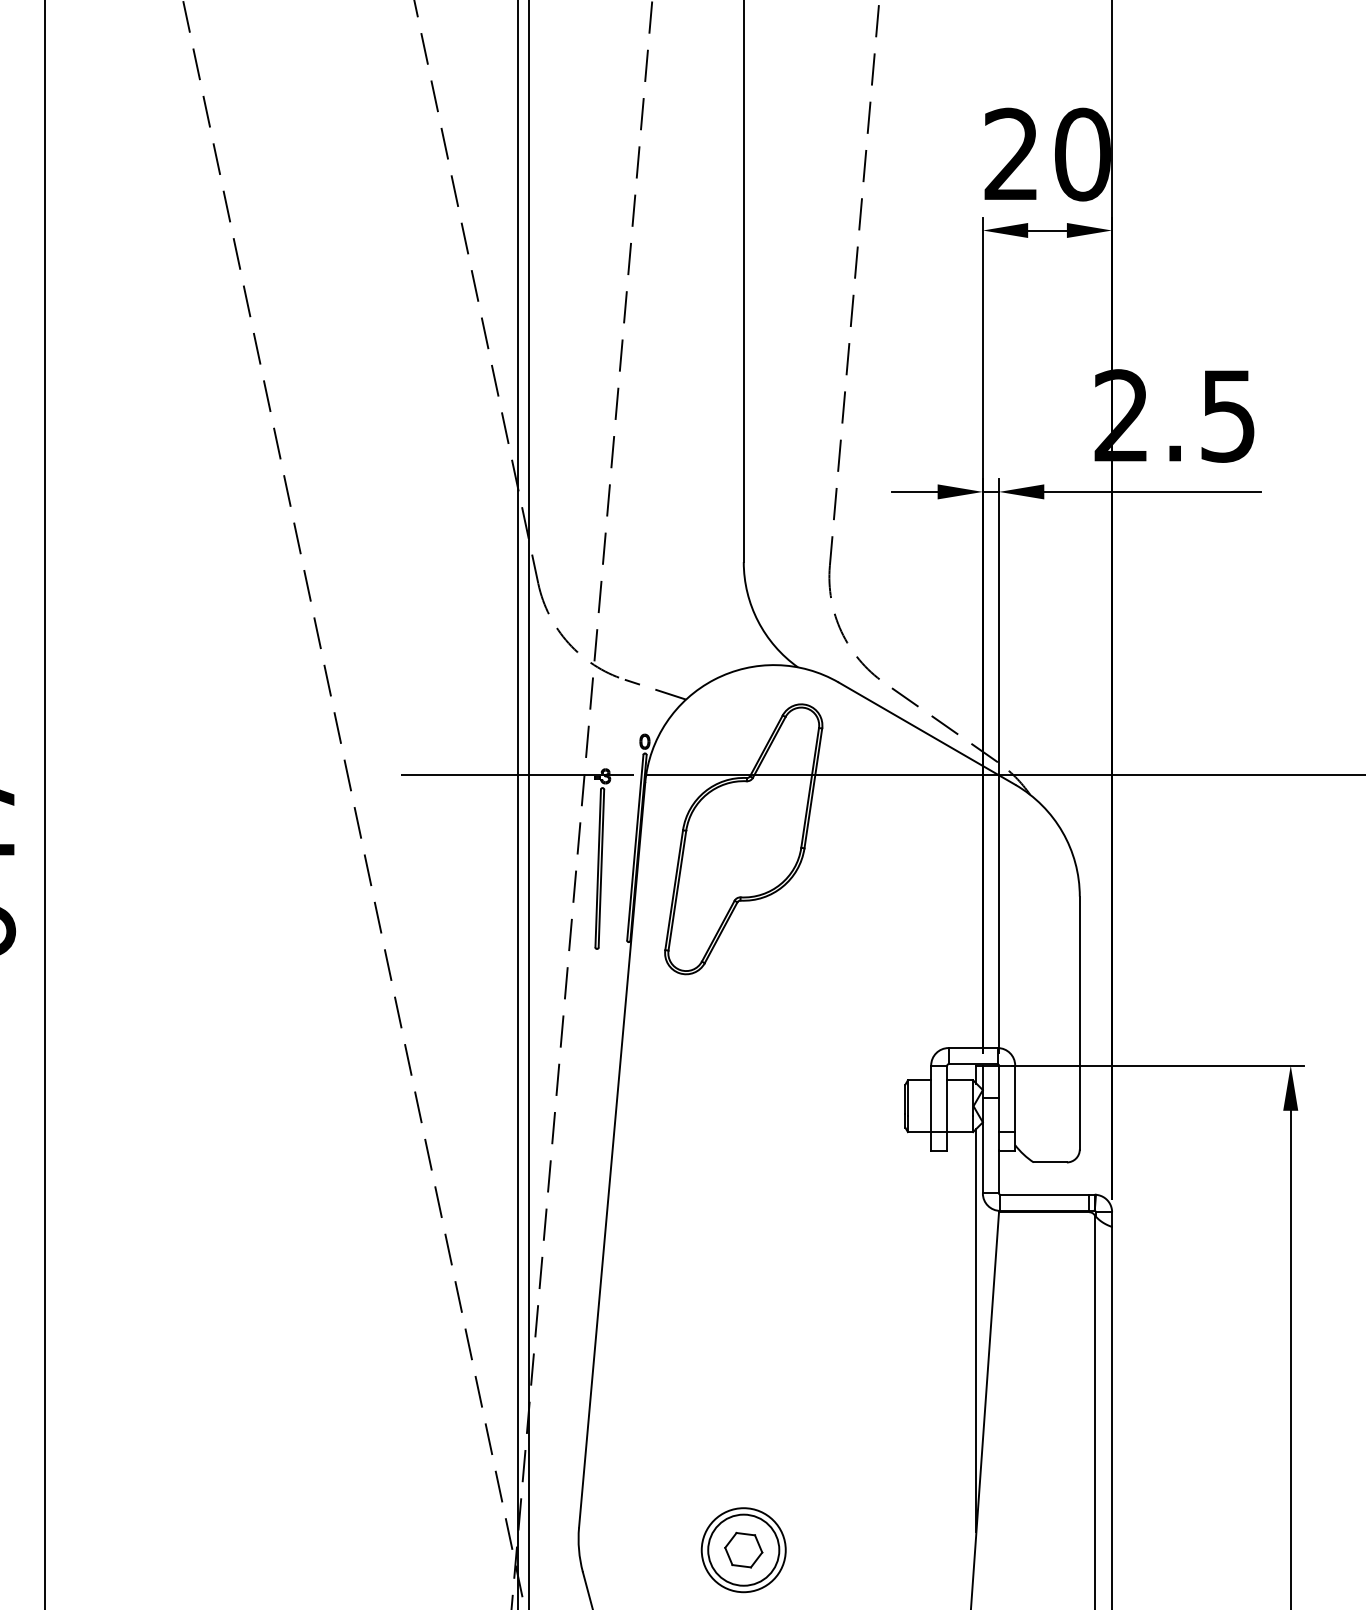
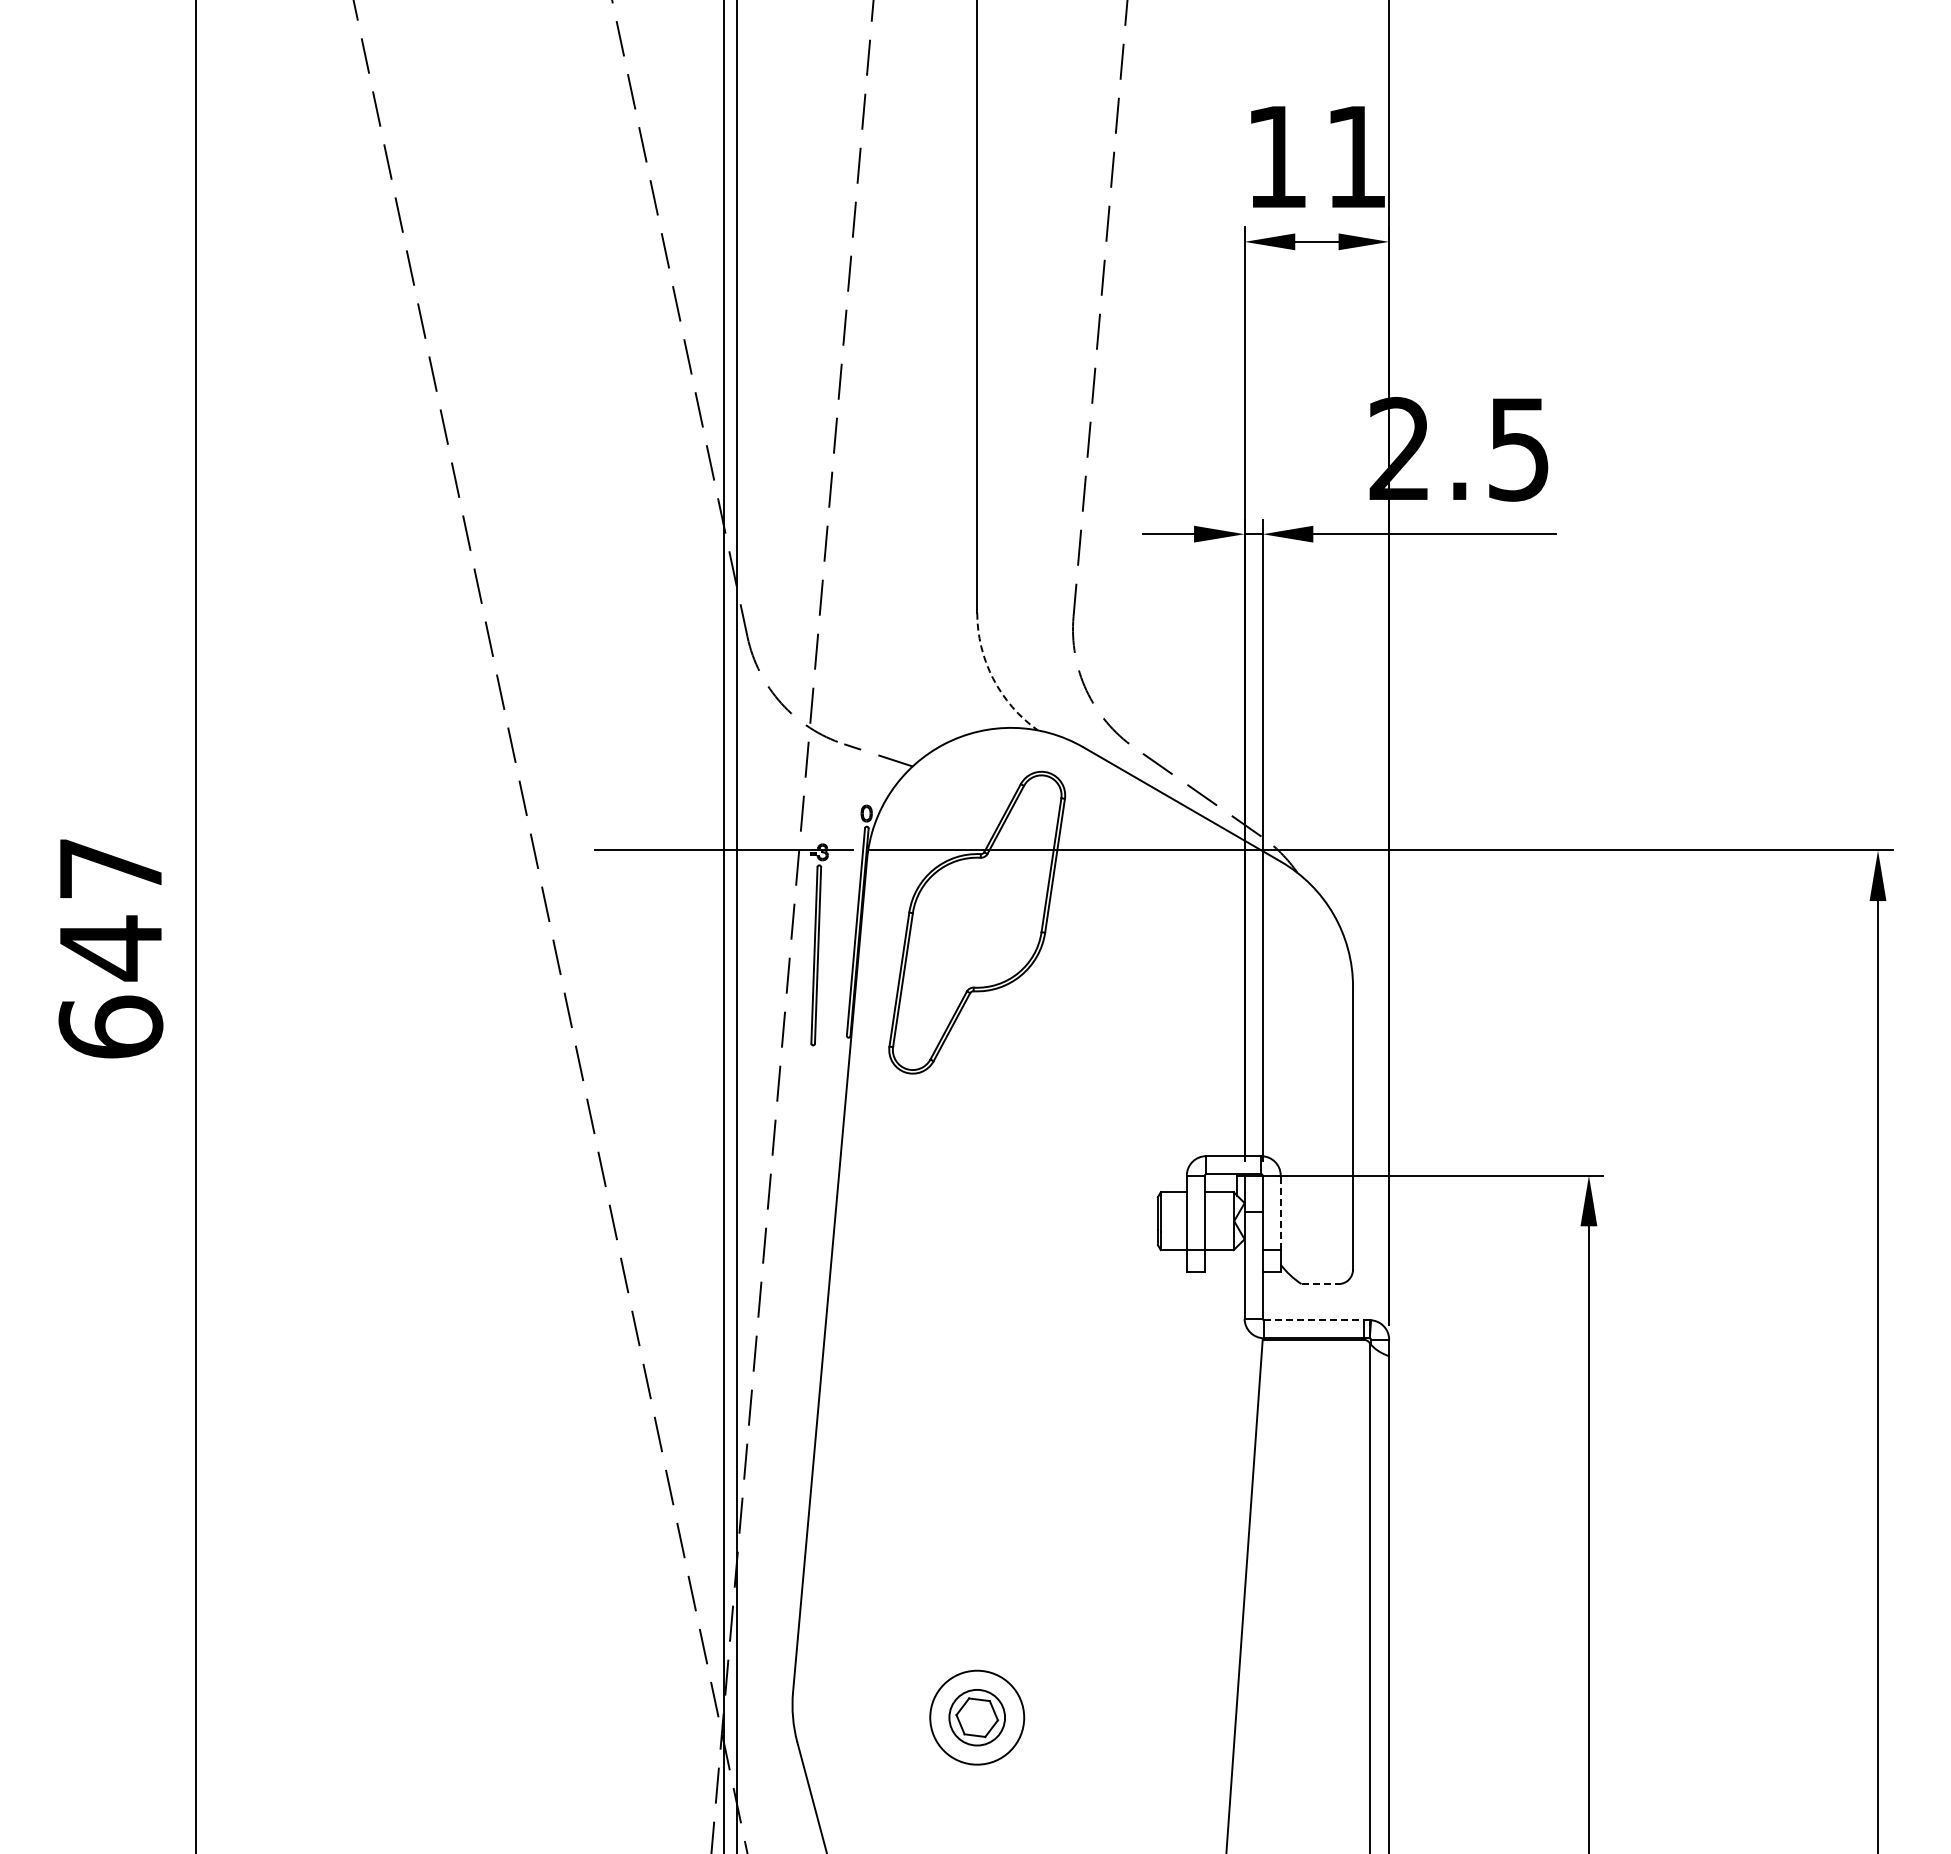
text: (1047, 154) -> (1316, 156), 20 -> 11
arc: (758, 620) -> (993, 678), solid -> dashed
line: (1014, 1098) -> (1280, 1212), solid -> dashed
line: (1050, 1162) -> (1320, 1284), solid -> dashed
line: (1044, 1195) -> (1313, 1320), solid -> dashed
line: (976, 1330) -> (1237, 1471), removed
circle: (743, 1550) -> (976, 1717), size x0.7

